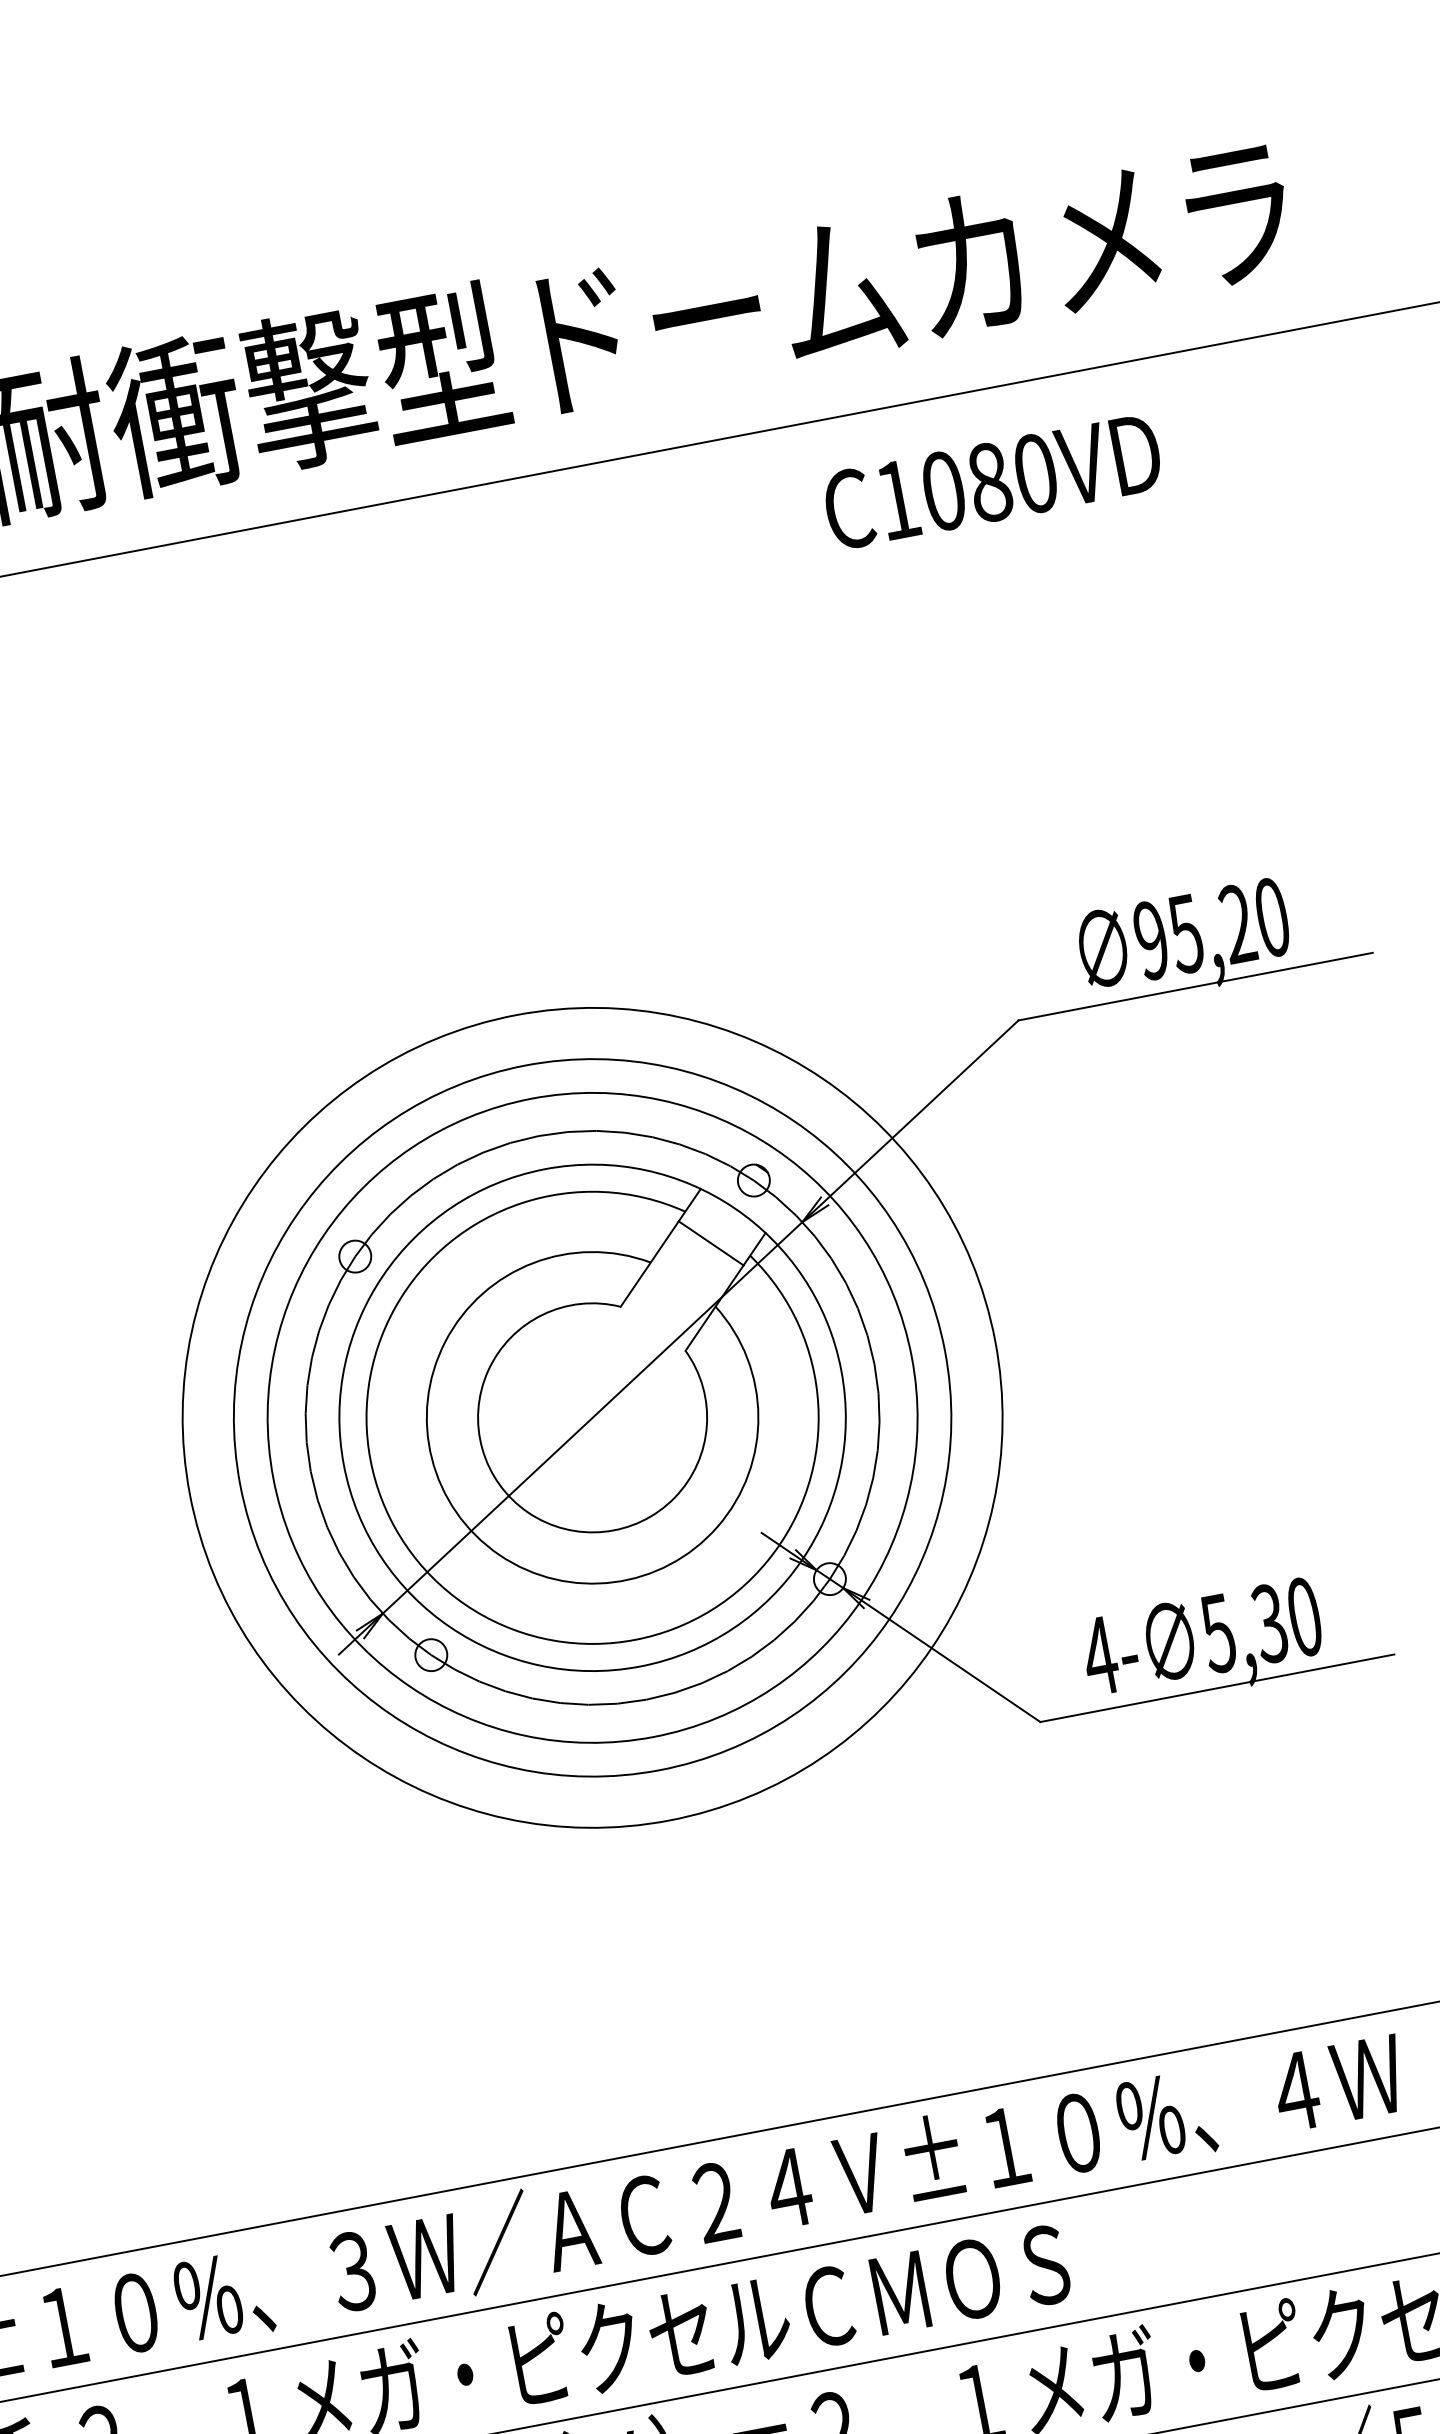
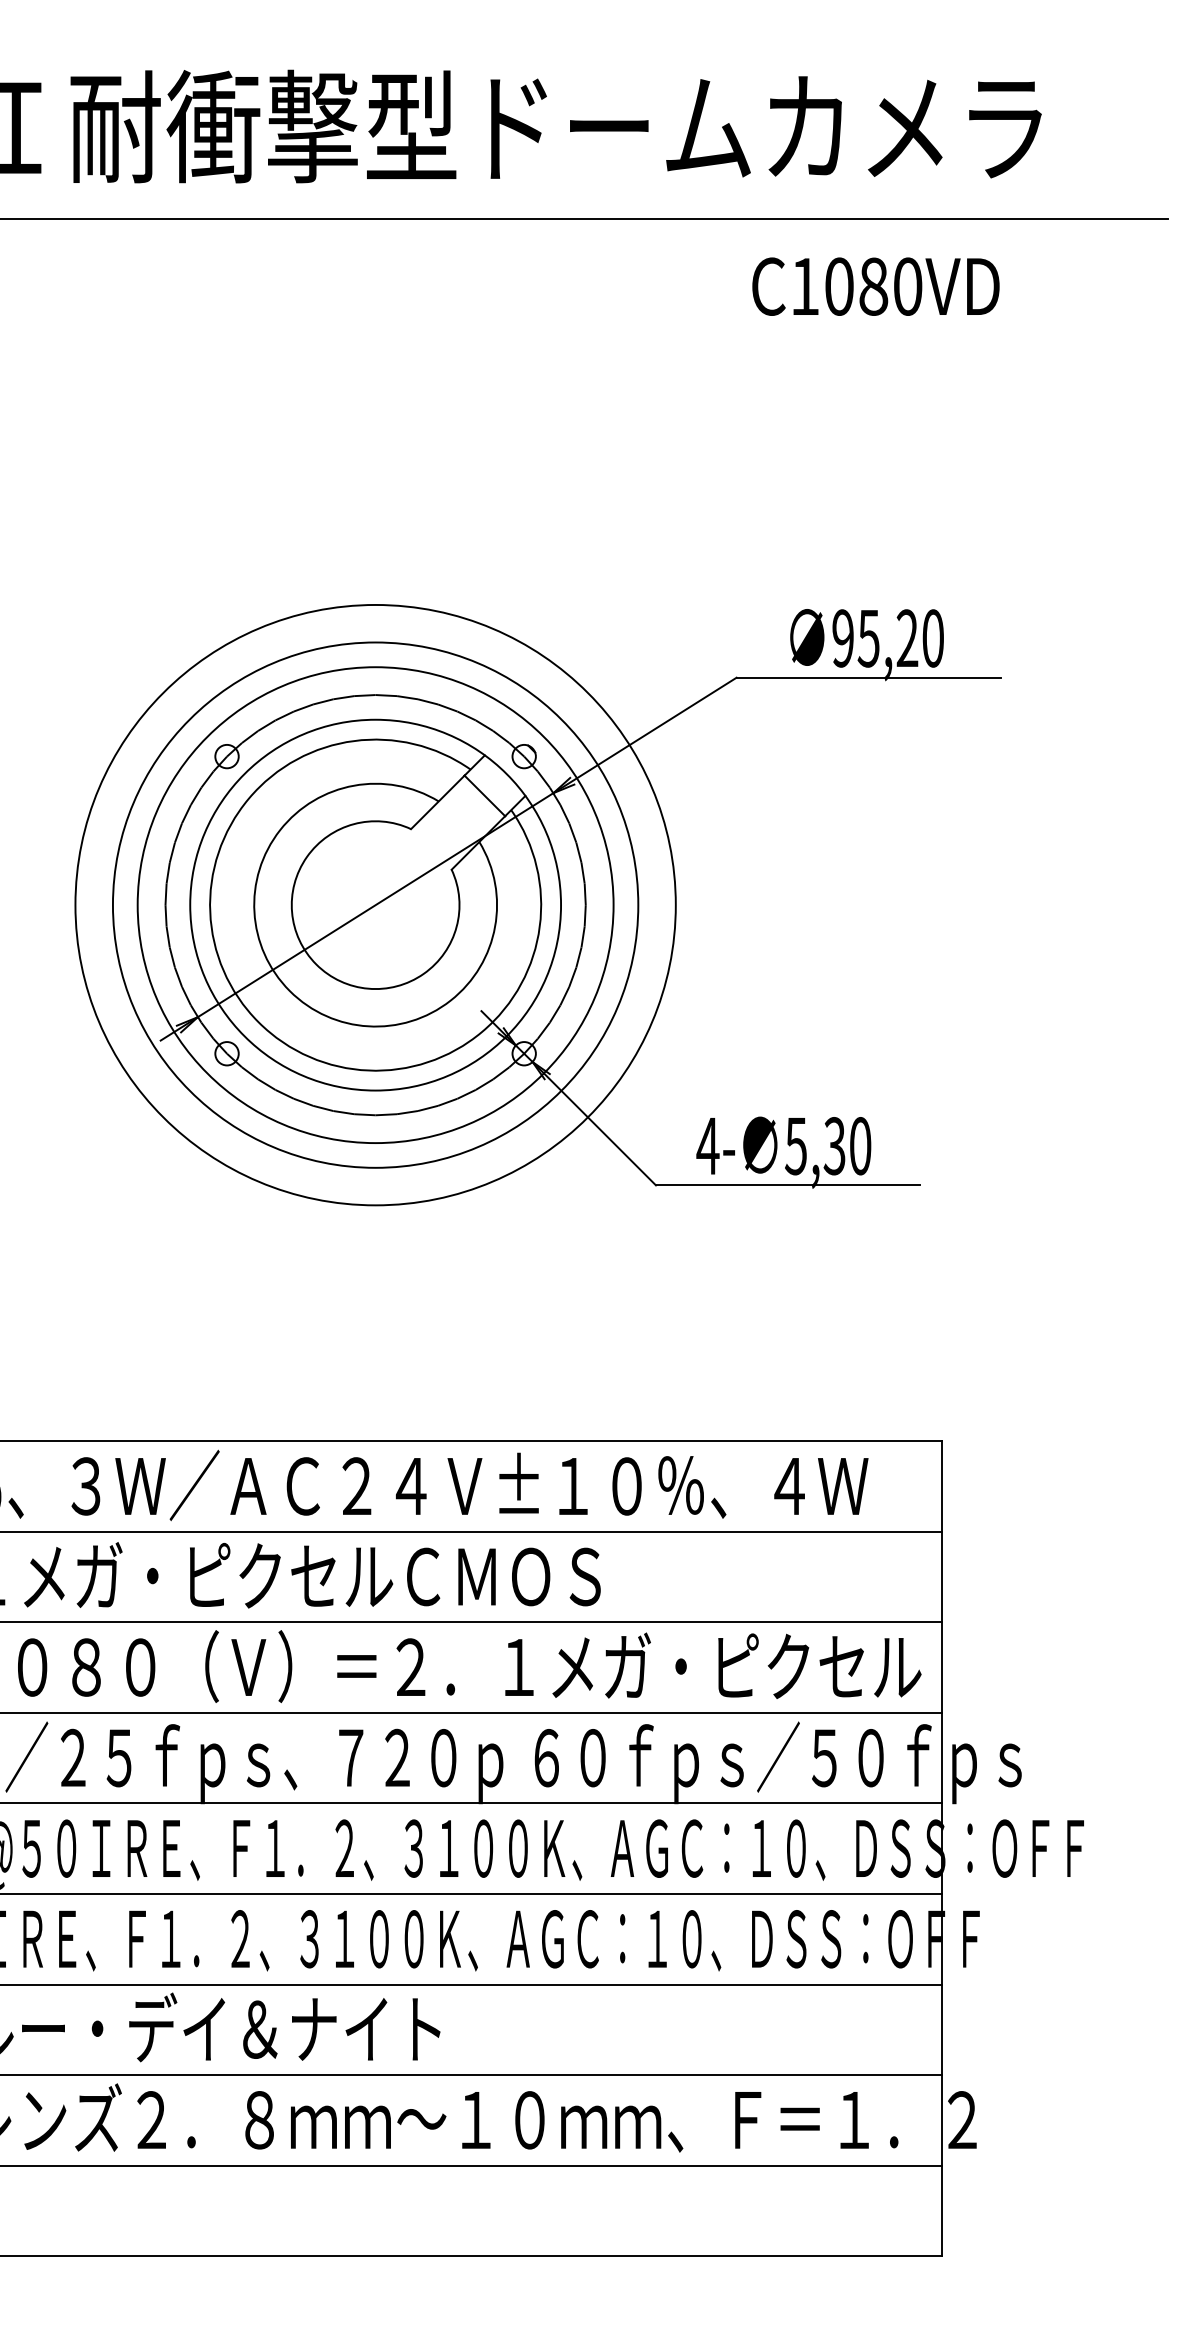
text: (992, 481) -> (875, 286), moved

